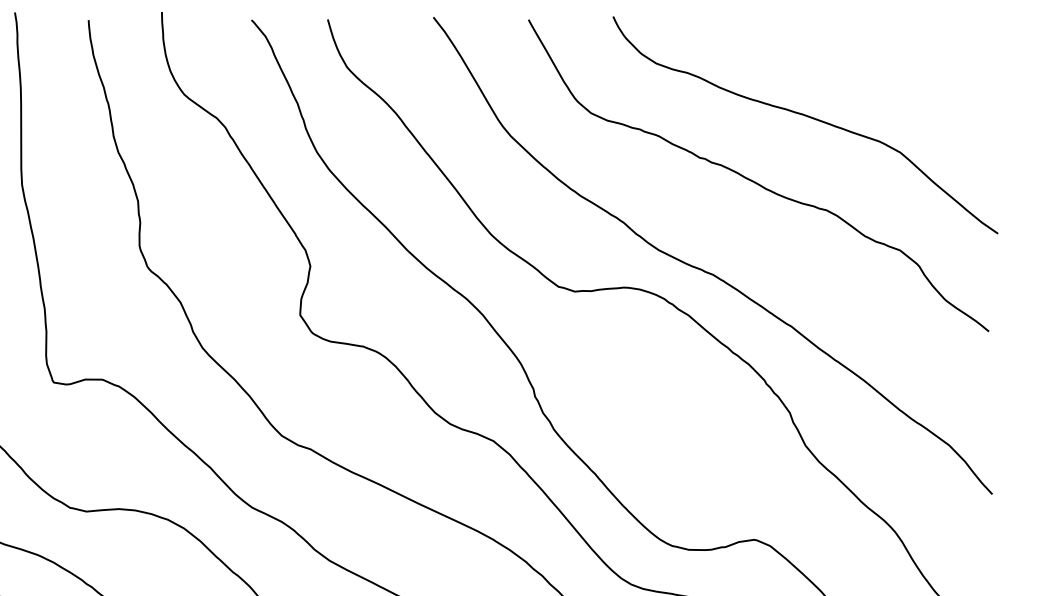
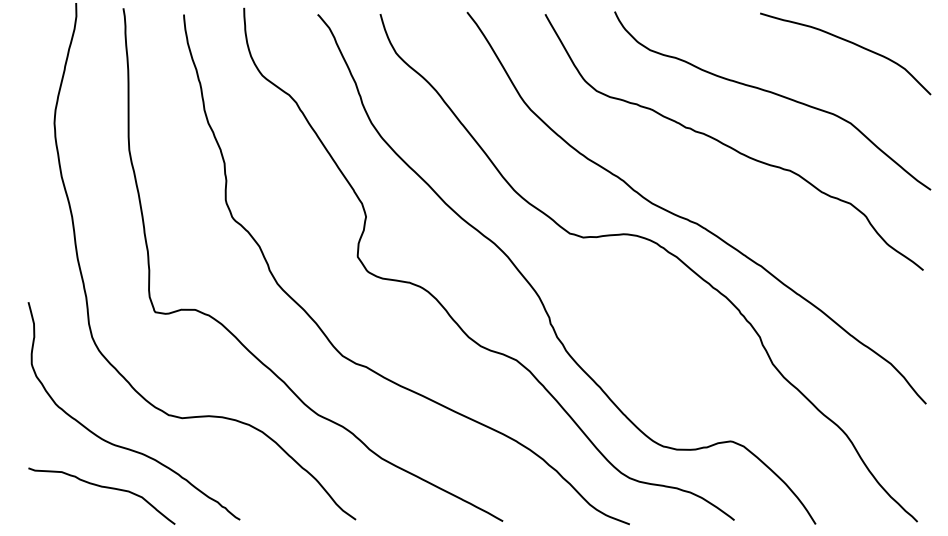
curve: (900, 55) -> (850, 43), added

